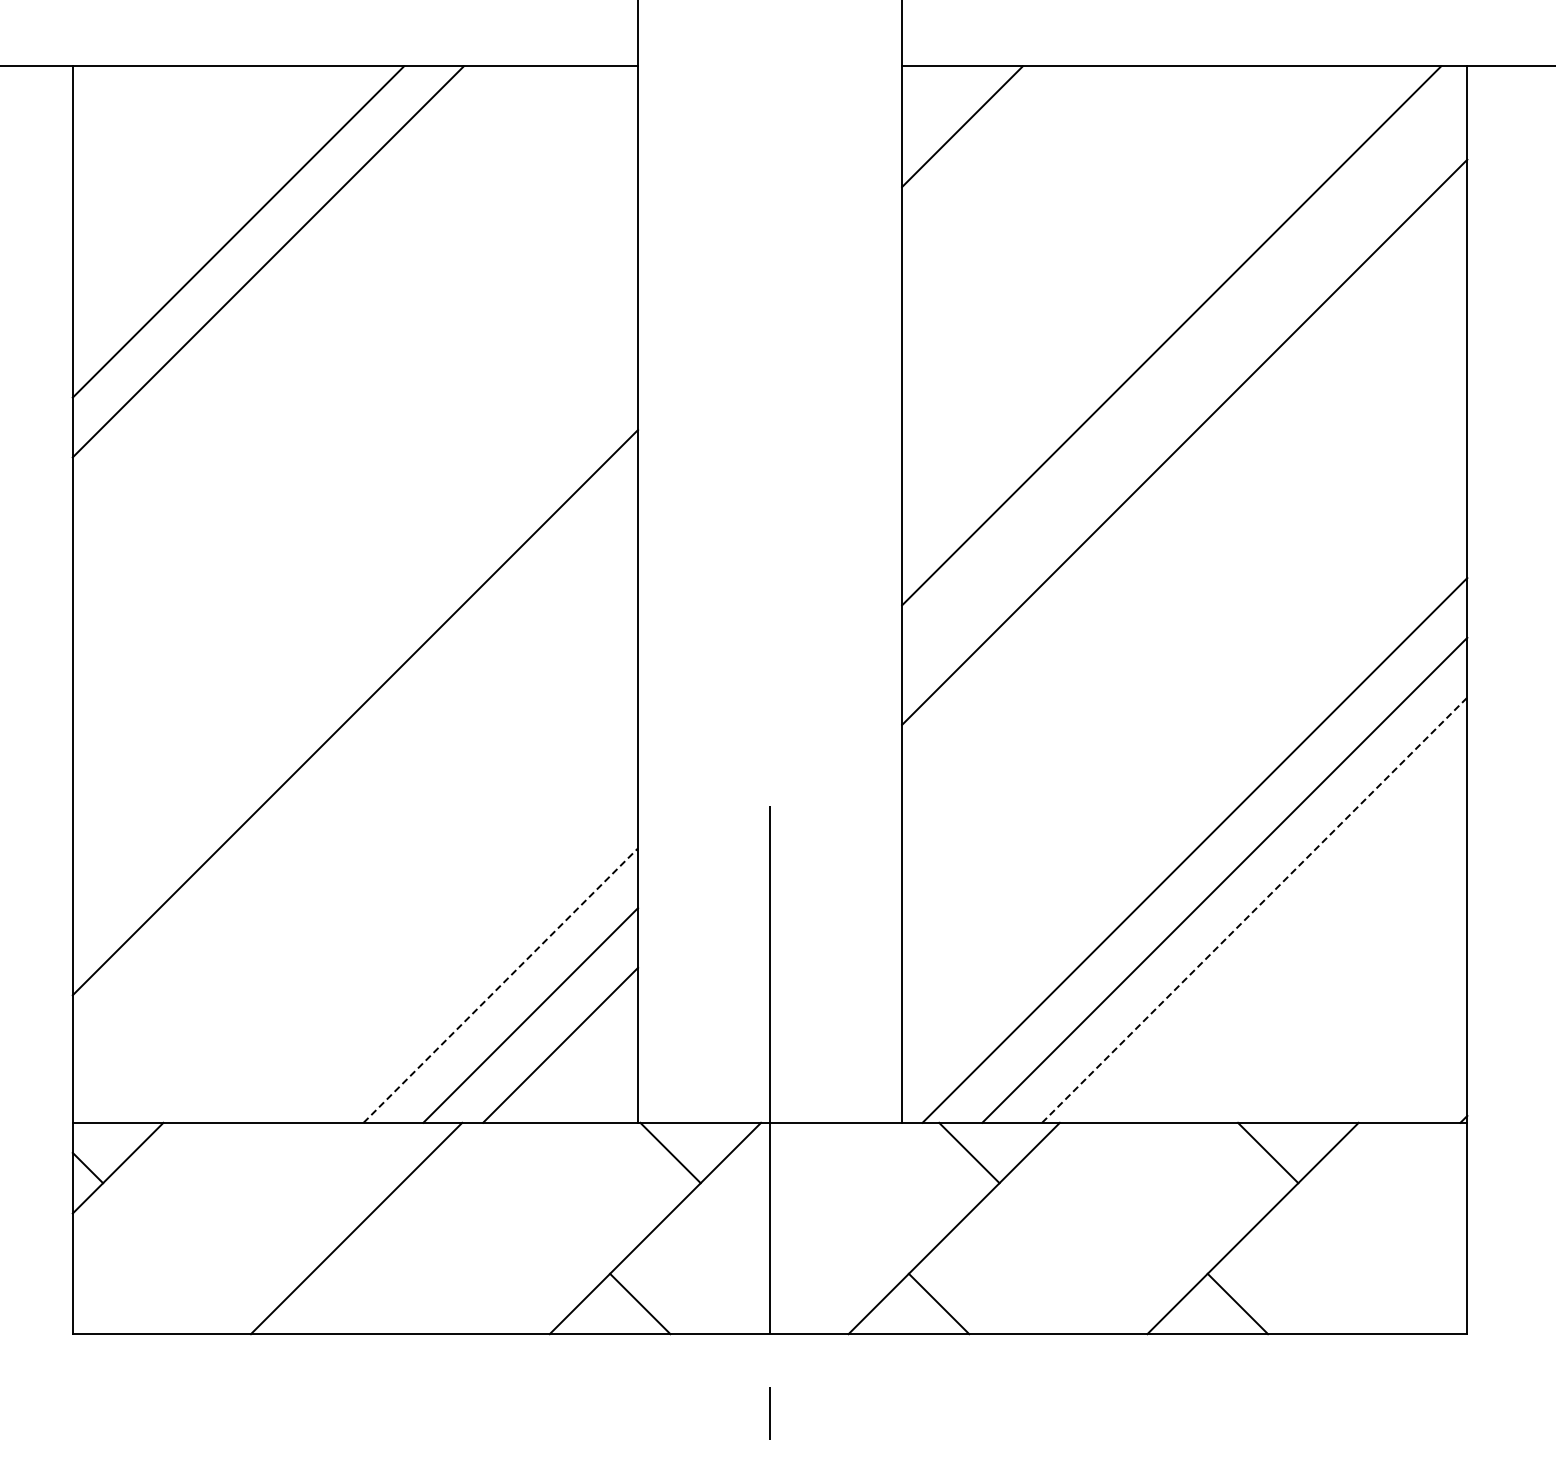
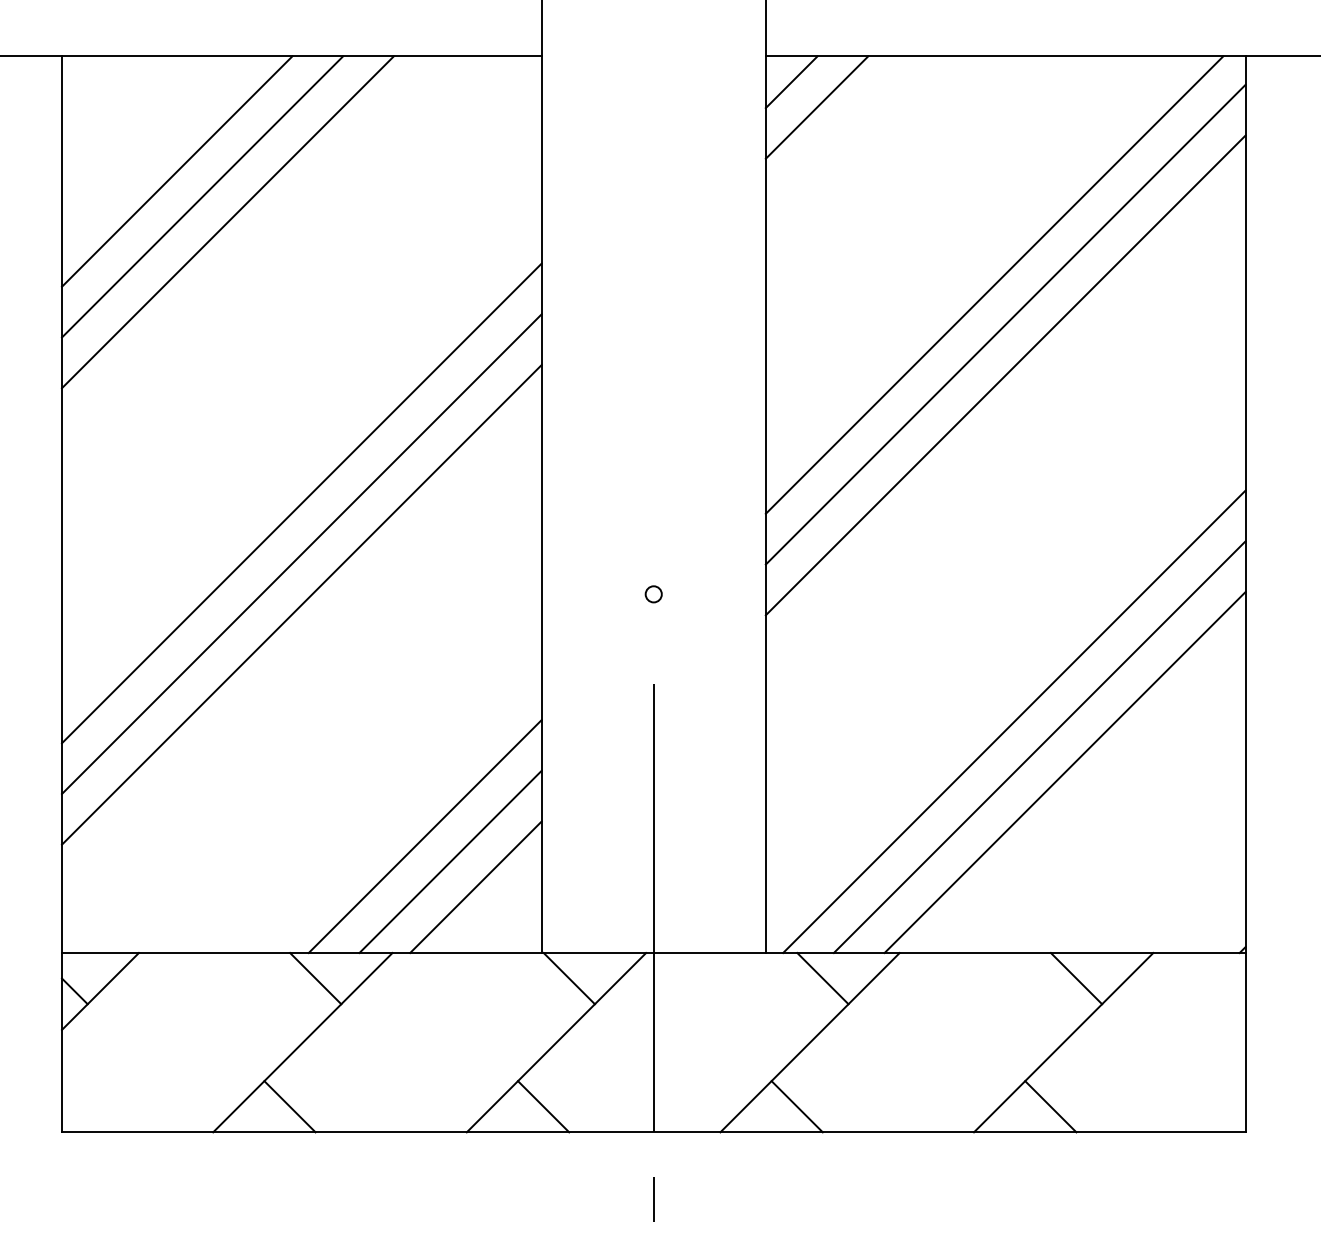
line: (932, 96) -> (791, 81), added
line: (208, 201) -> (177, 171), added
line: (1184, 382) -> (1005, 324), added
line: (355, 592) -> (301, 502), added
line: (355, 652) -> (301, 553), added
circle: (769, 699) -> (653, 593), added
line: (1254, 910) -> (1064, 772), dashed -> solid
line: (501, 985) -> (425, 836), dashed -> solid
line: (371, 1152) -> (315, 978), added
line: (341, 1303) -> (290, 1106), added

